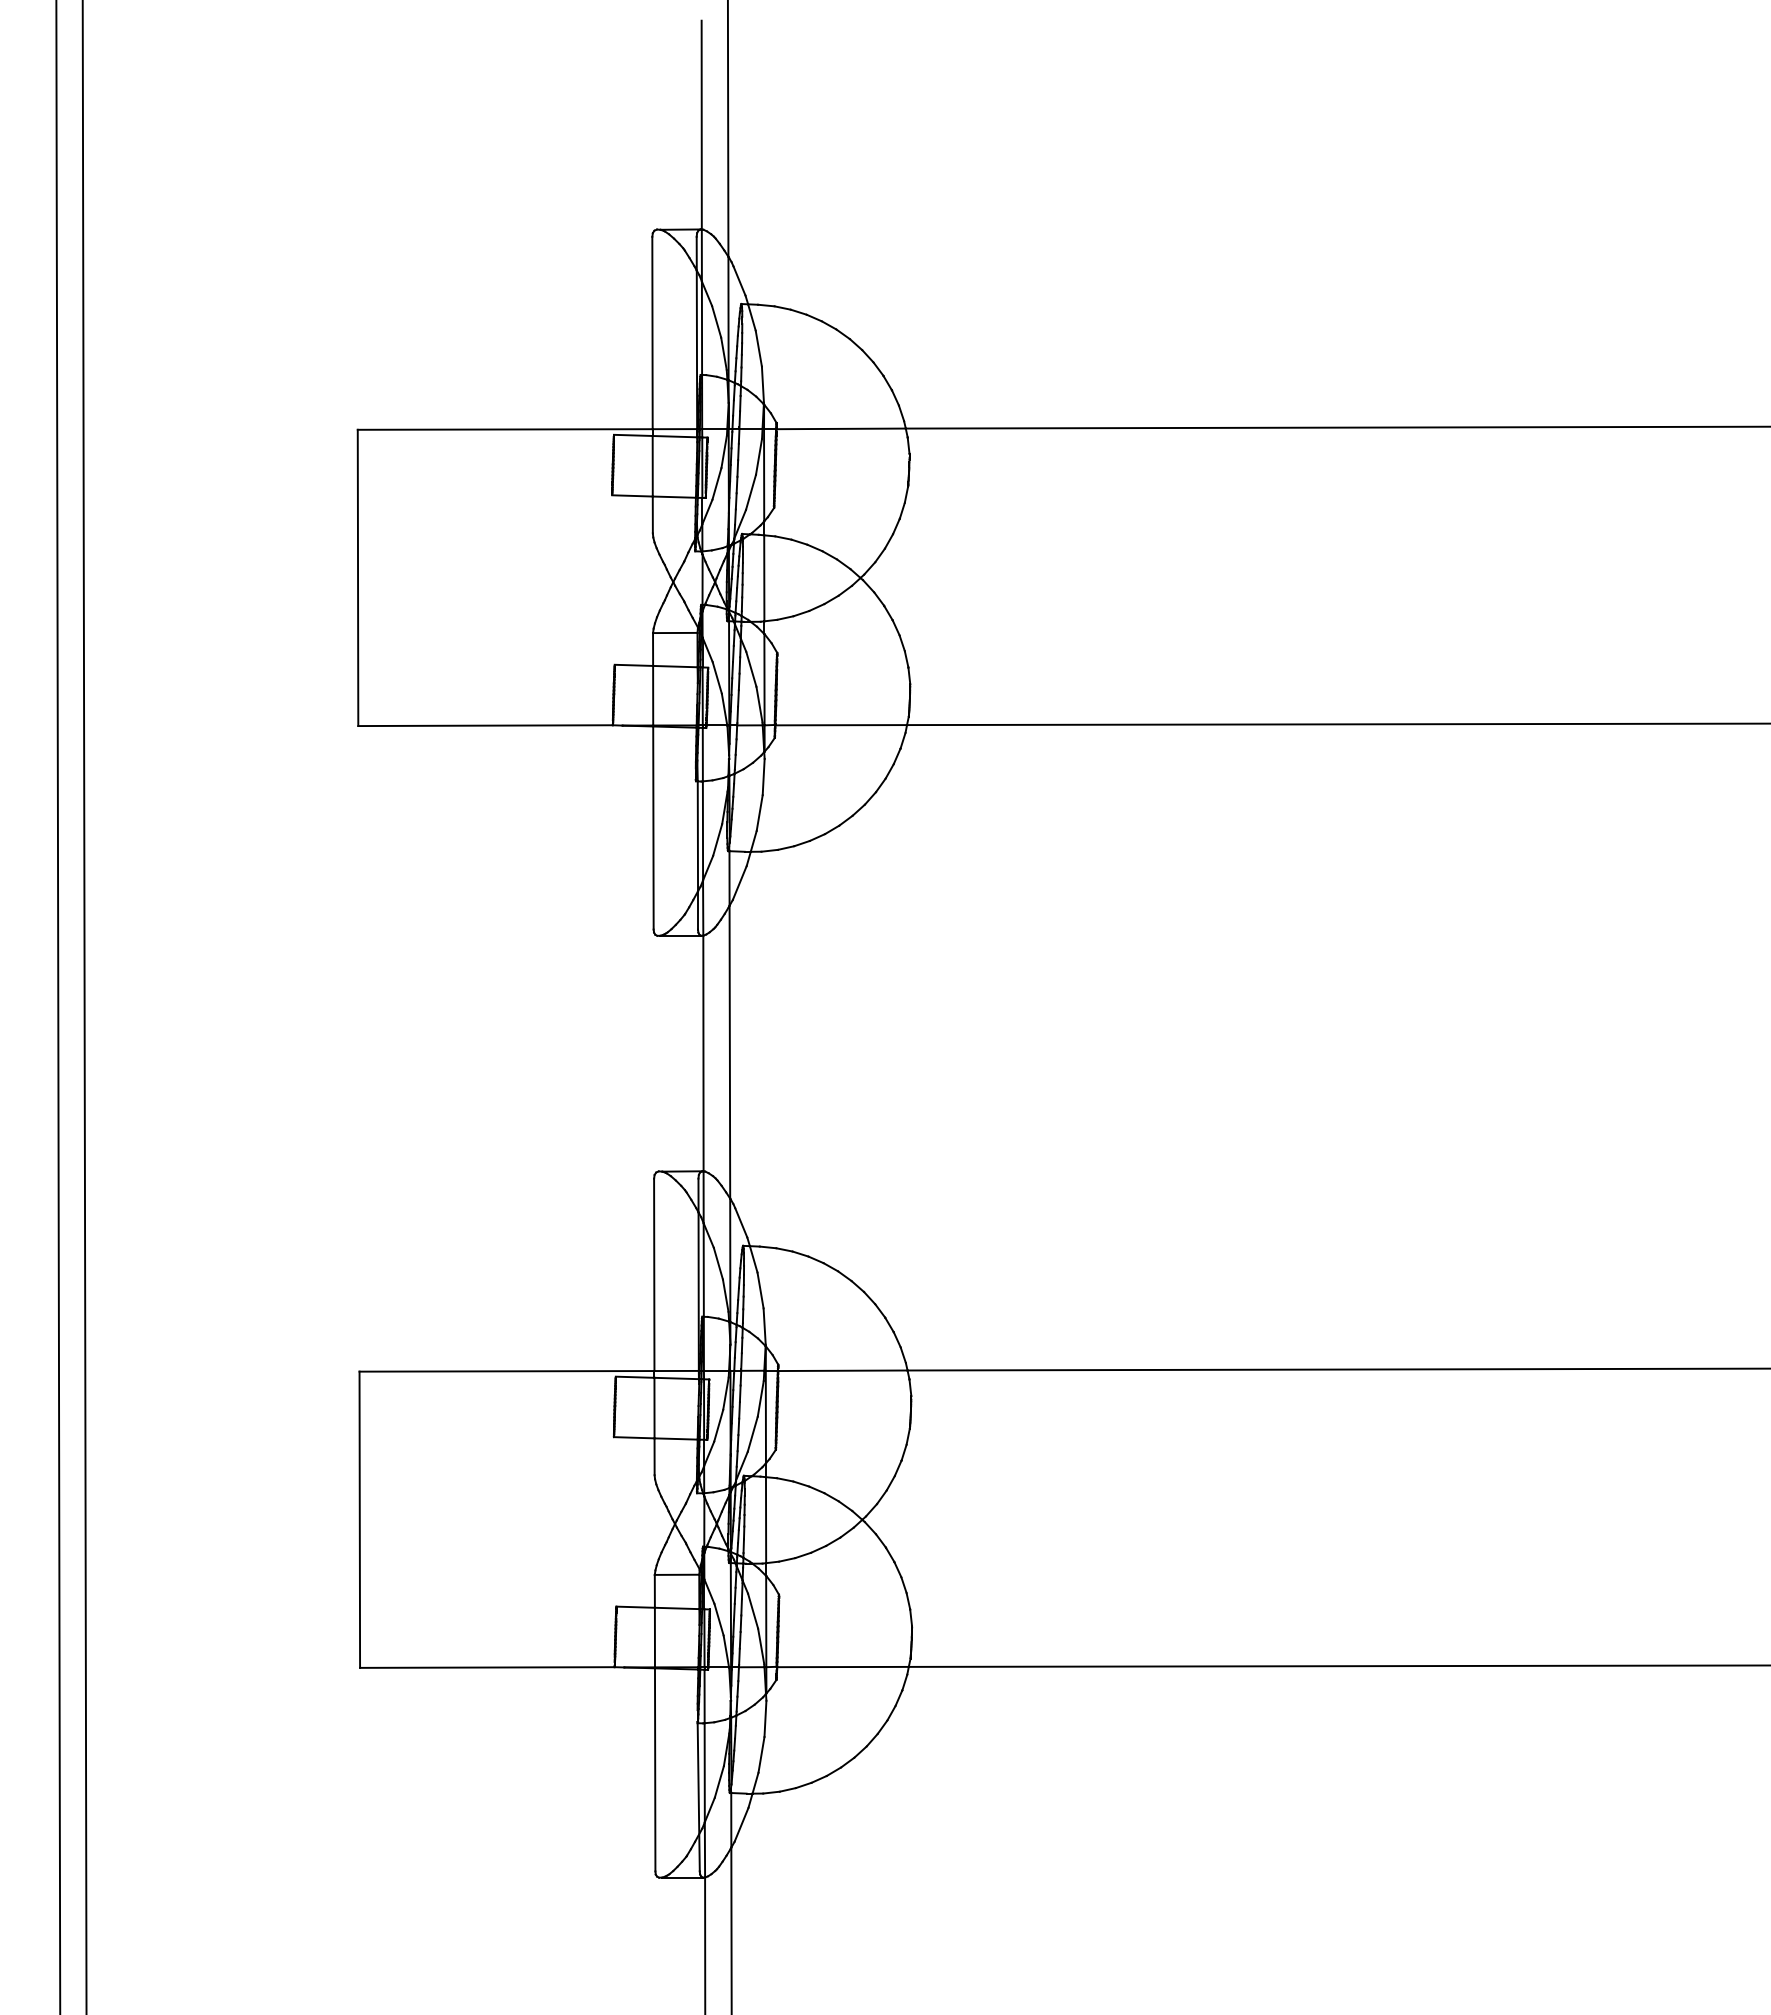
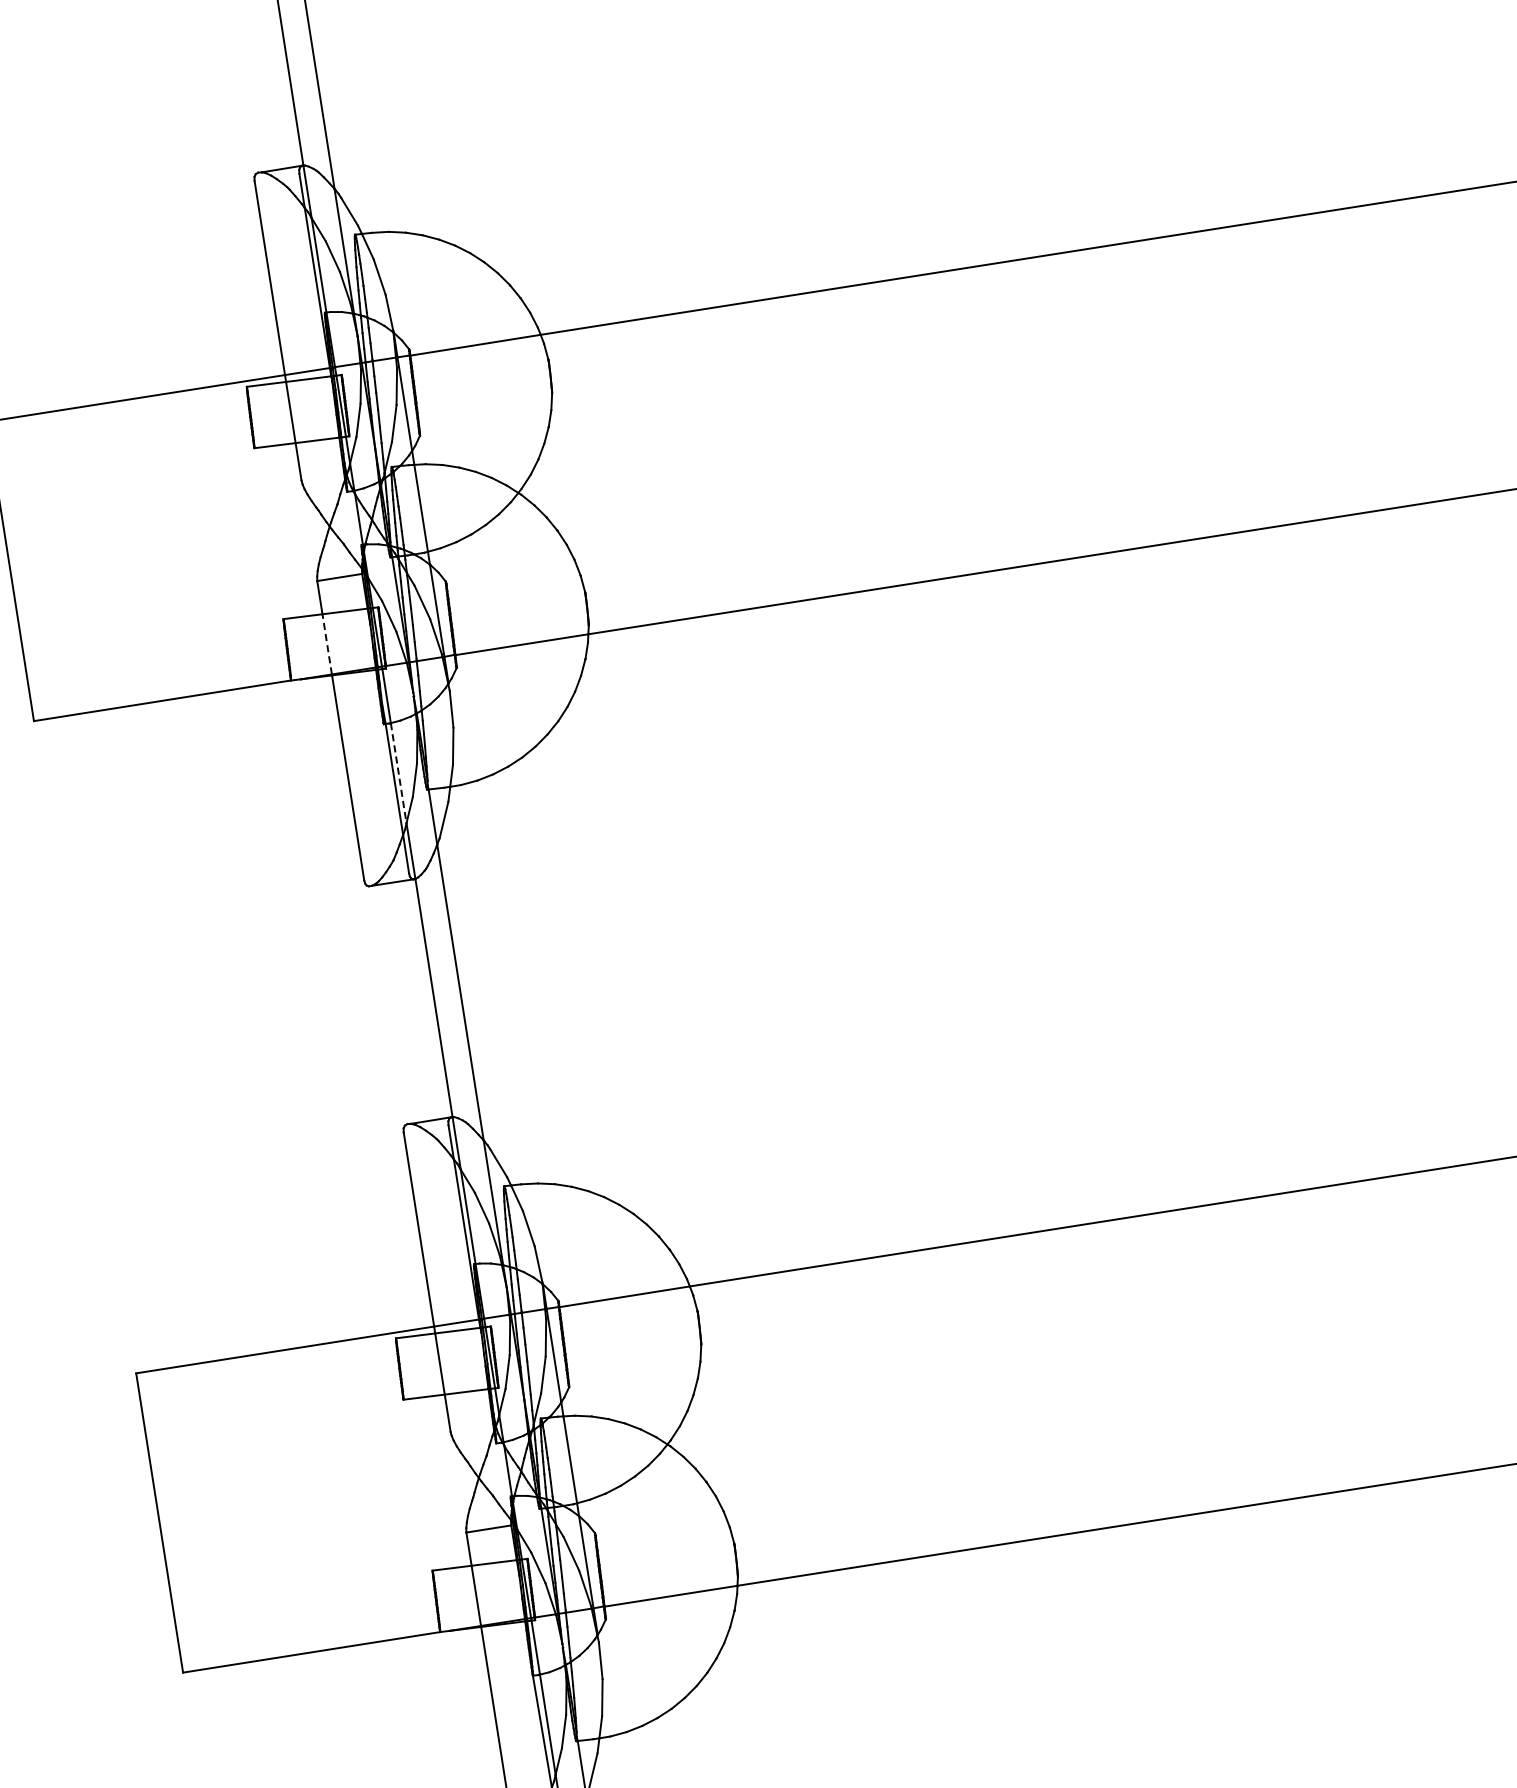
line: (653, 695) -> (327, 644), solid -> dashed
line: (702, 830) -> (398, 772), solid -> dashed

